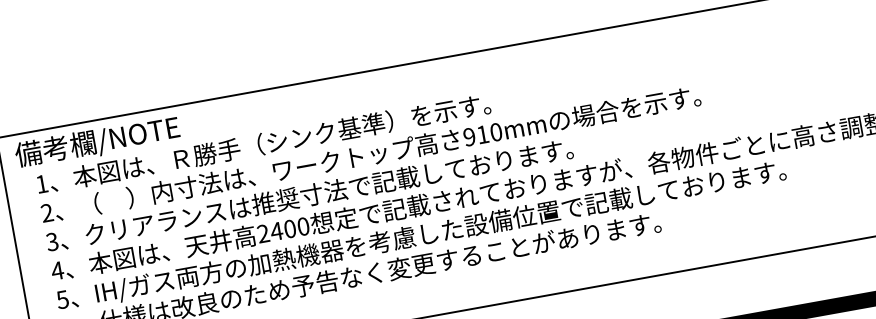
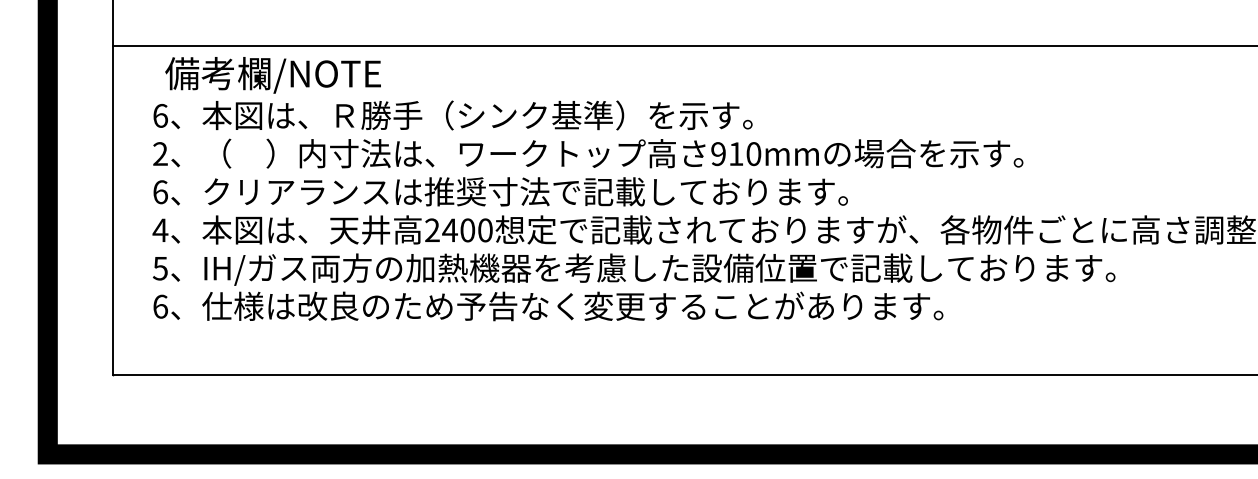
text: (97, 142) -> (272, 75), moved
text: (41, 183) -> (160, 115), 1 -> 6
text: (52, 242) -> (160, 192), 3 -> 6

